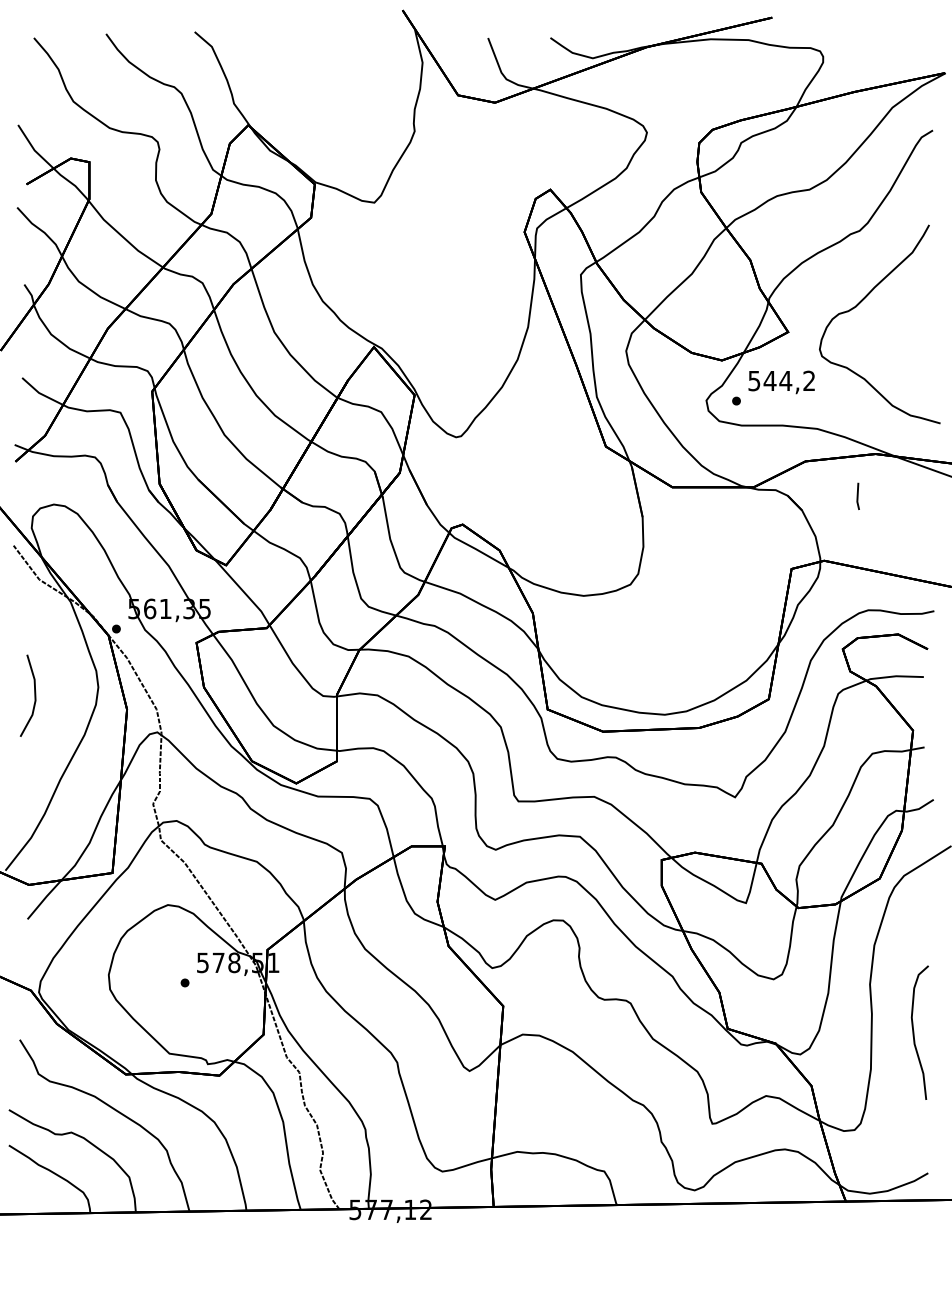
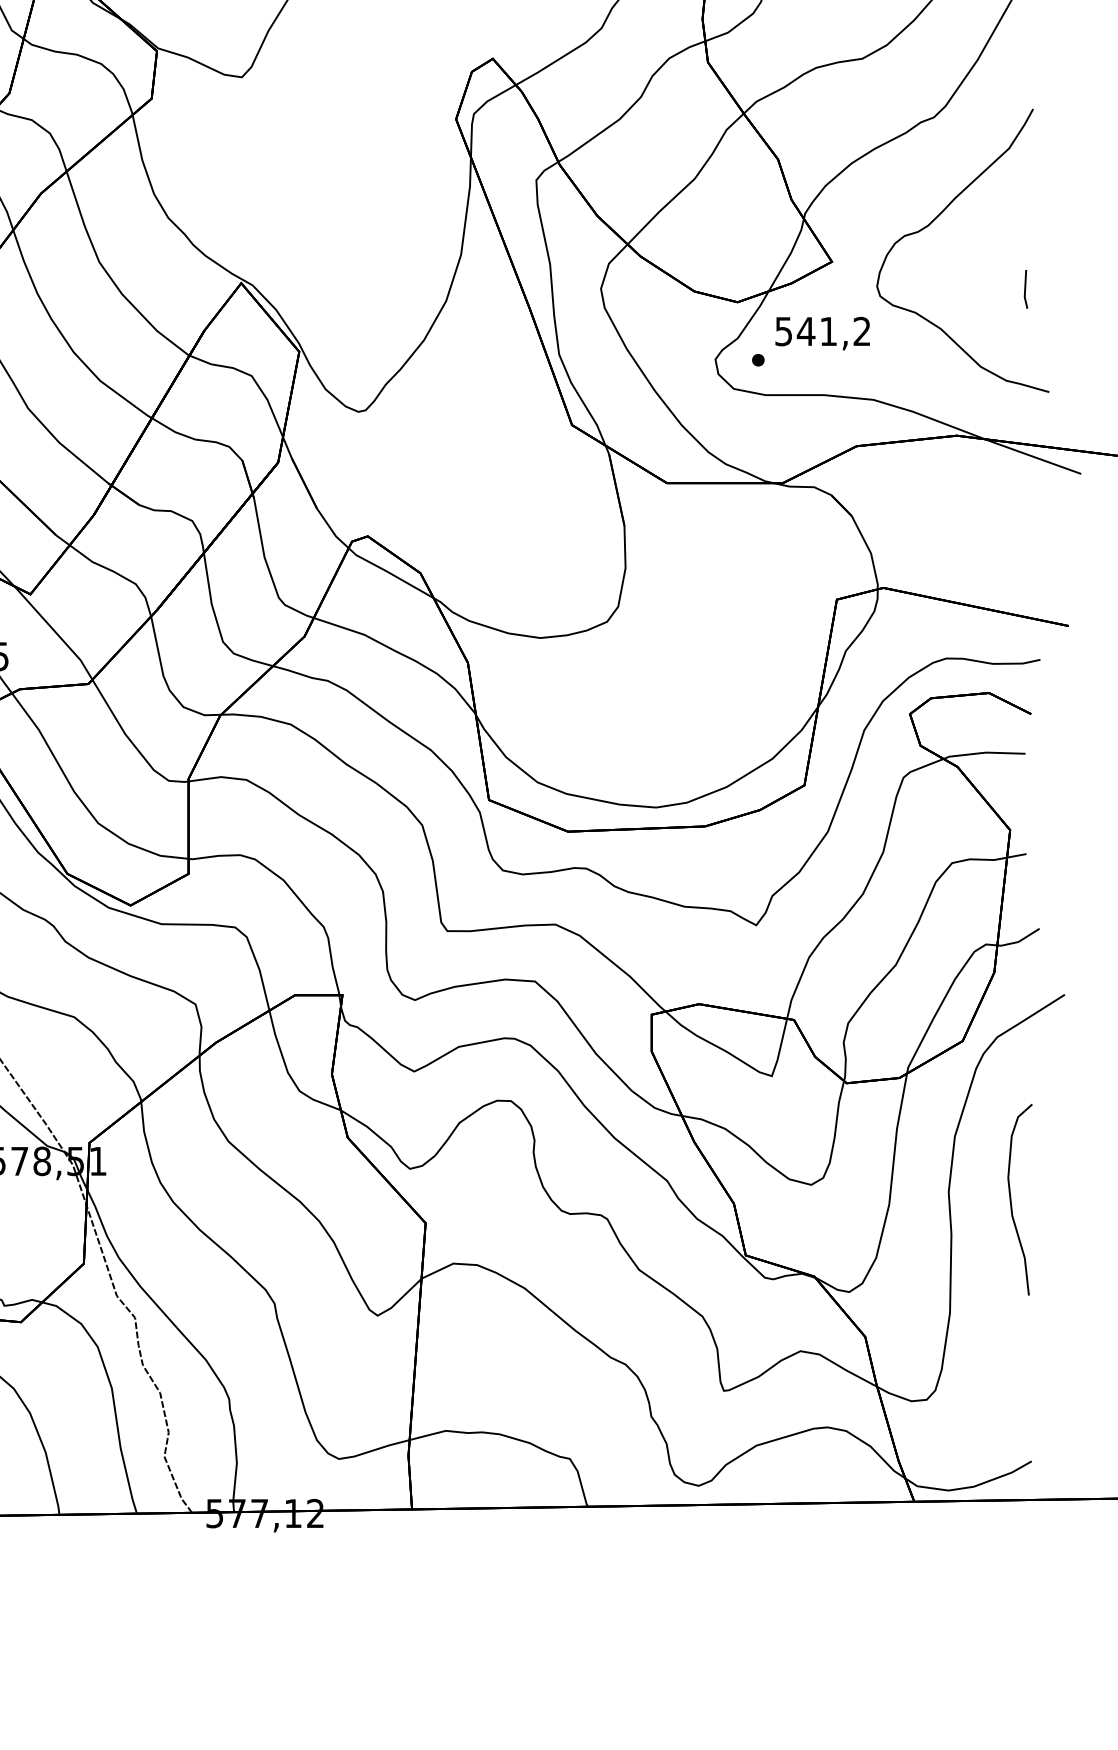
text: (785, 380) -> (828, 330), 544,2 -> 541,2
line: (857, 495) -> (1024, 288), moved
curve: (914, 1032) -> (1012, 1199), moved

